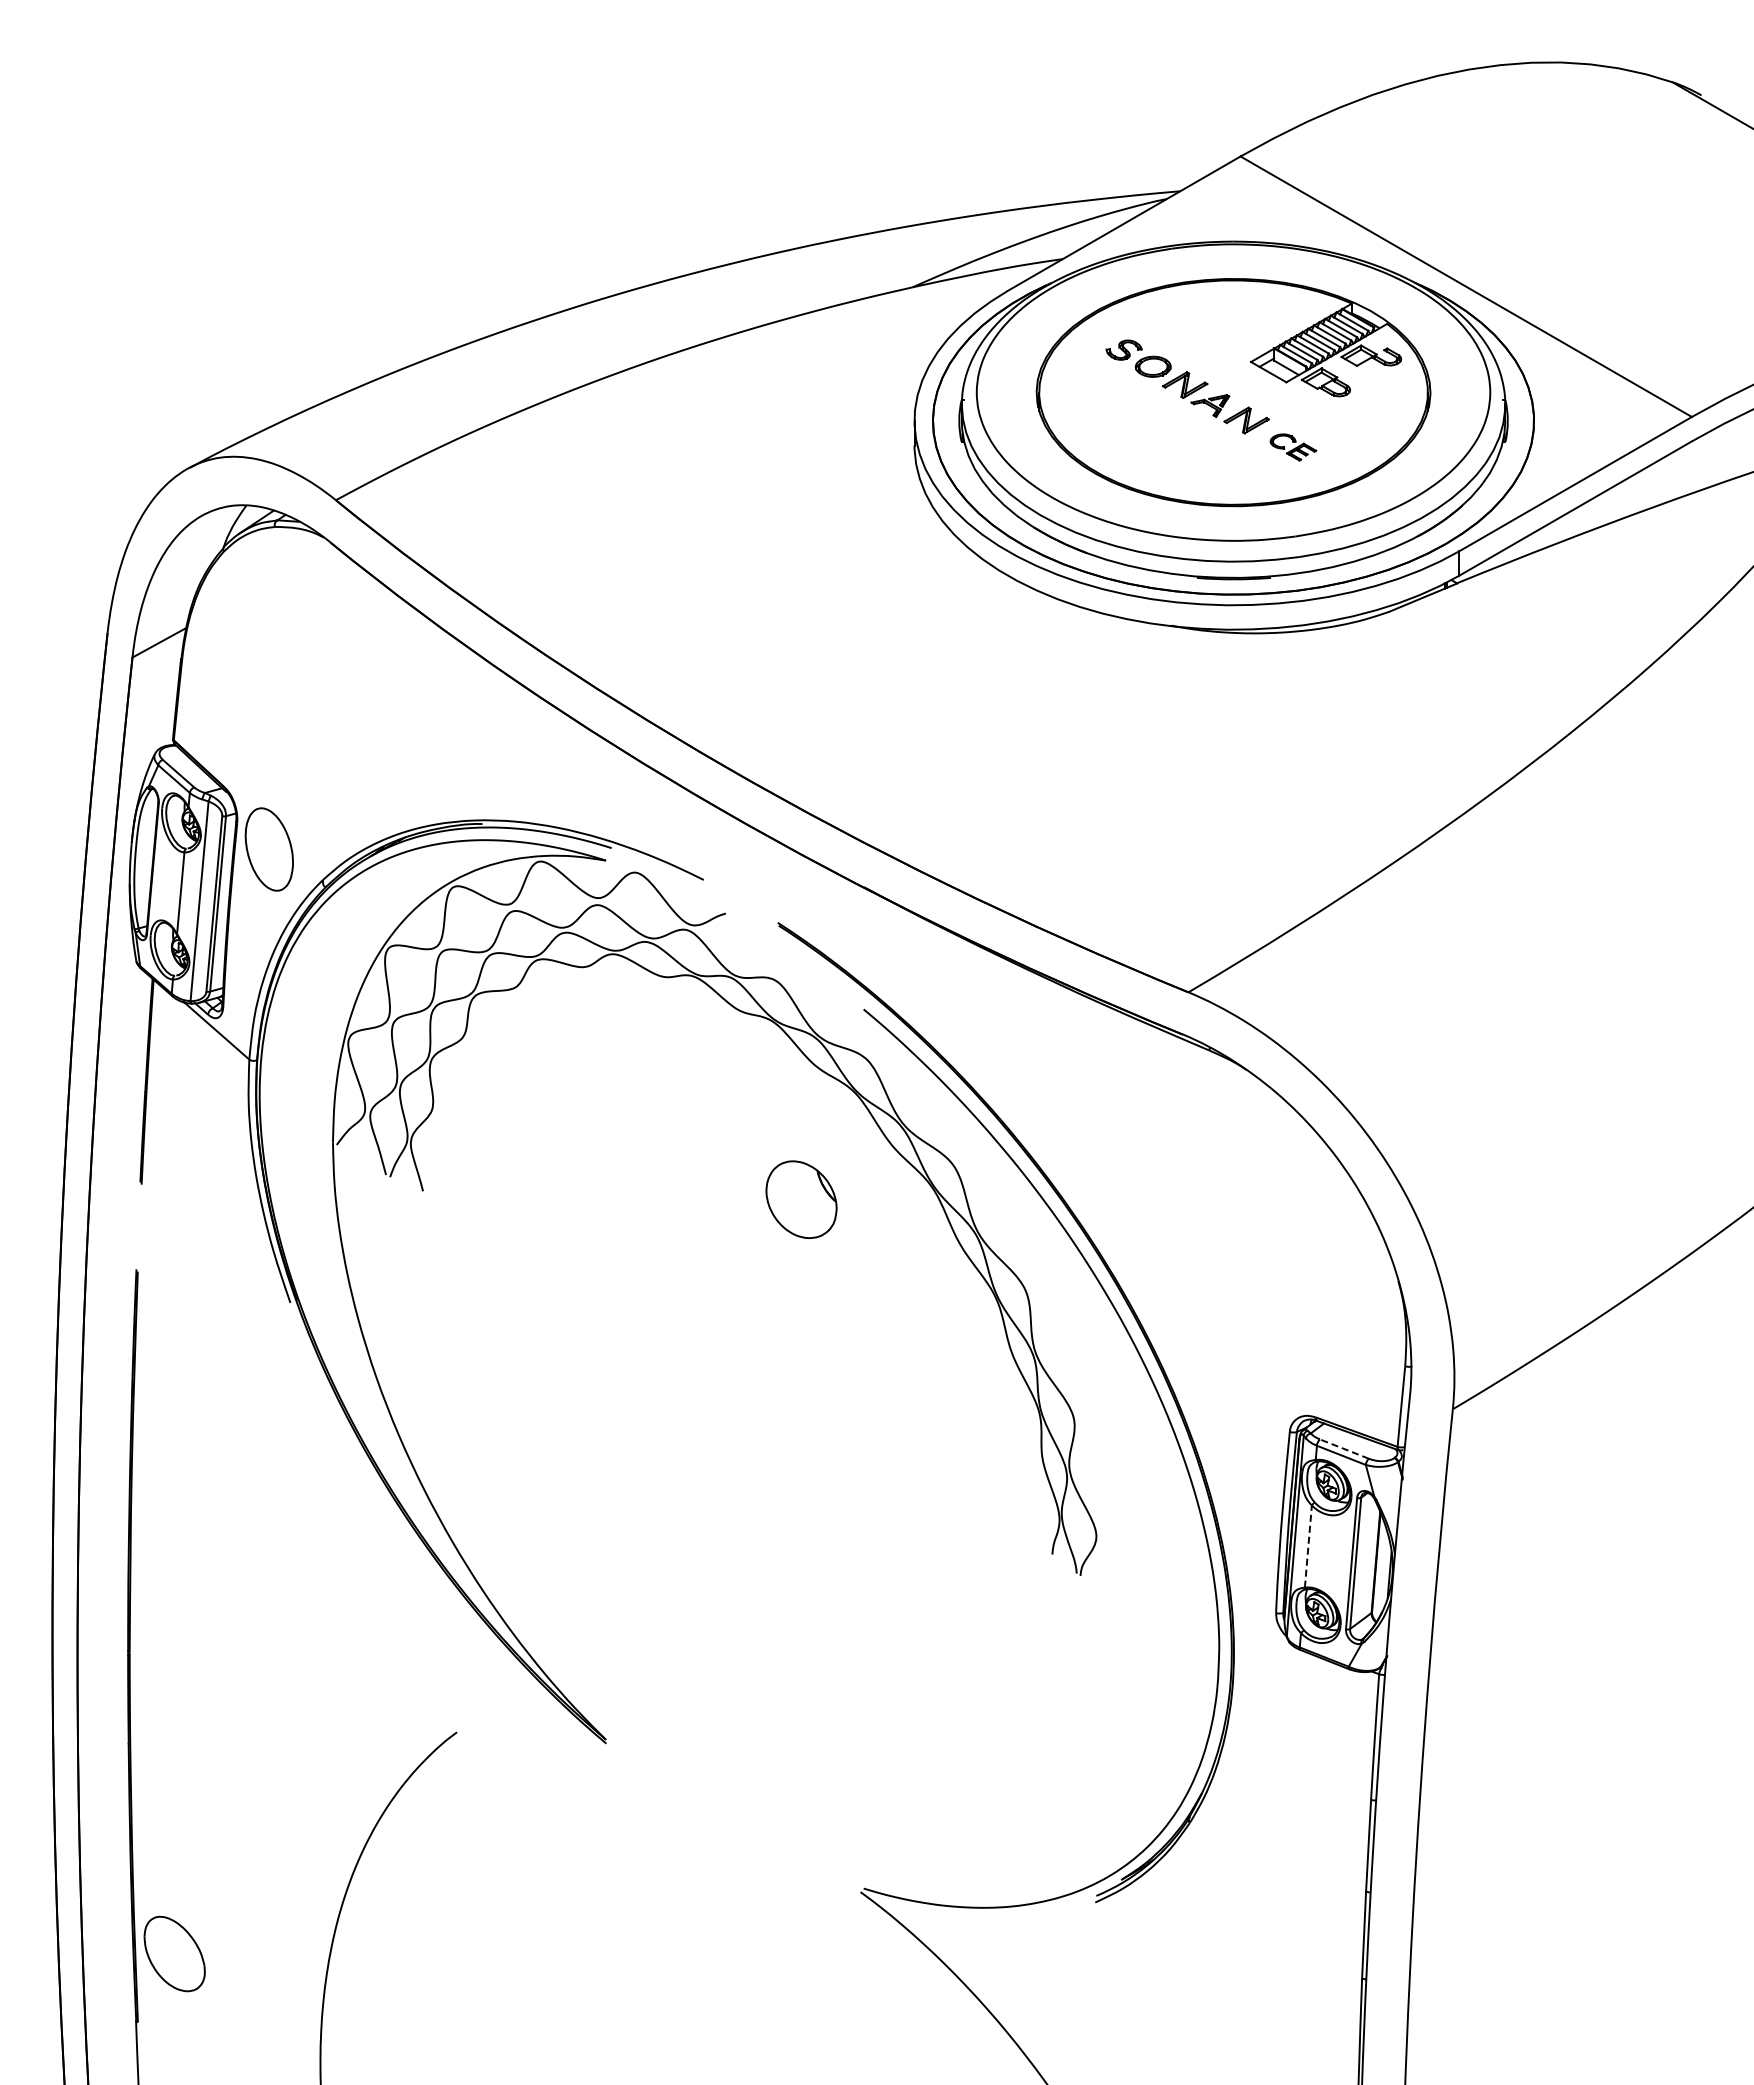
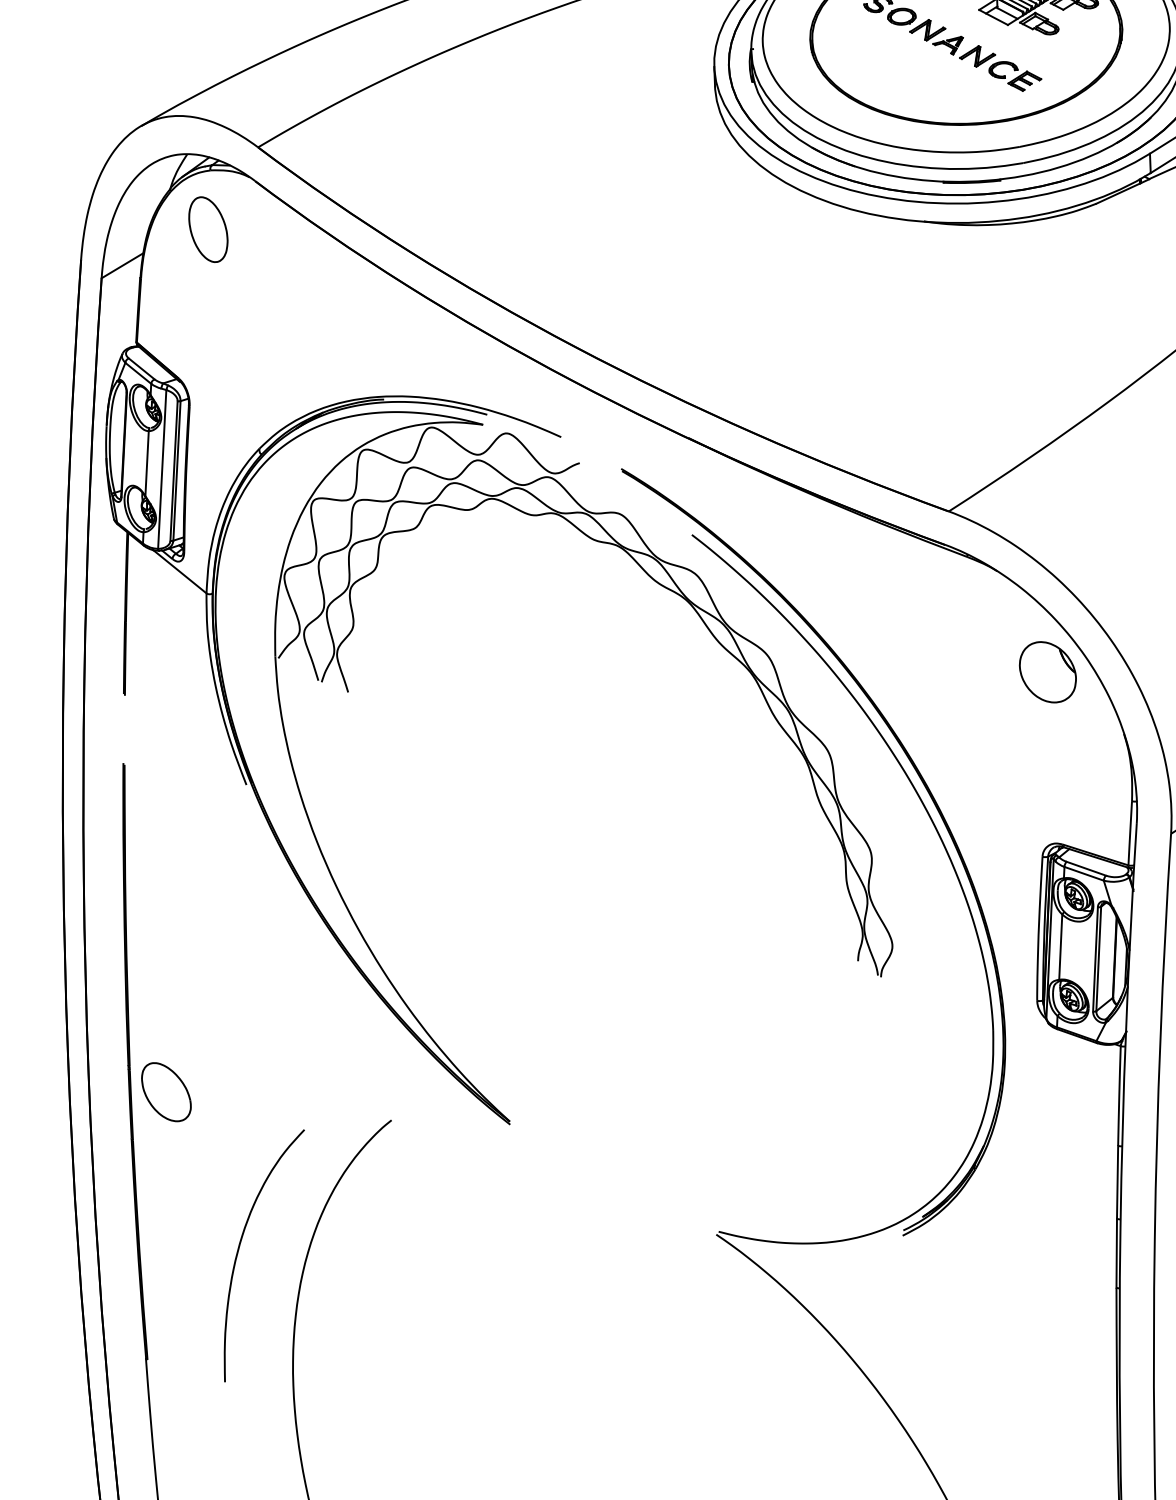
part: (1293, 447) -> (1015, 76), size x1.43
part: (268, 849) -> (207, 229), moved
part: (801, 1199) -> (1047, 672), moved
line: (1343, 1448) -> (1085, 868), dashed -> solid
line: (1308, 1546) -> (1060, 947), dashed -> solid
curve: (259, 1886) -> (239, 1248), added
part: (174, 1953) -> (166, 1091), moved

